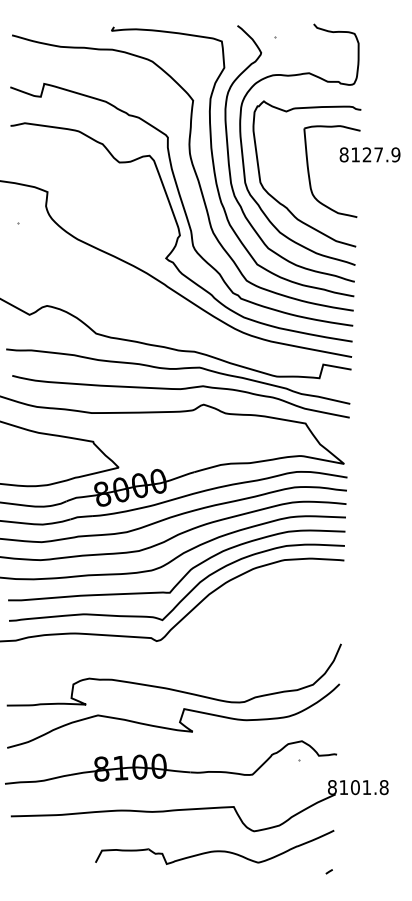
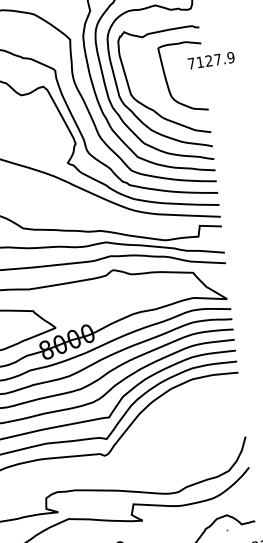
text: (343, 154) -> (190, 63), 8127.9 -> 7127.9

